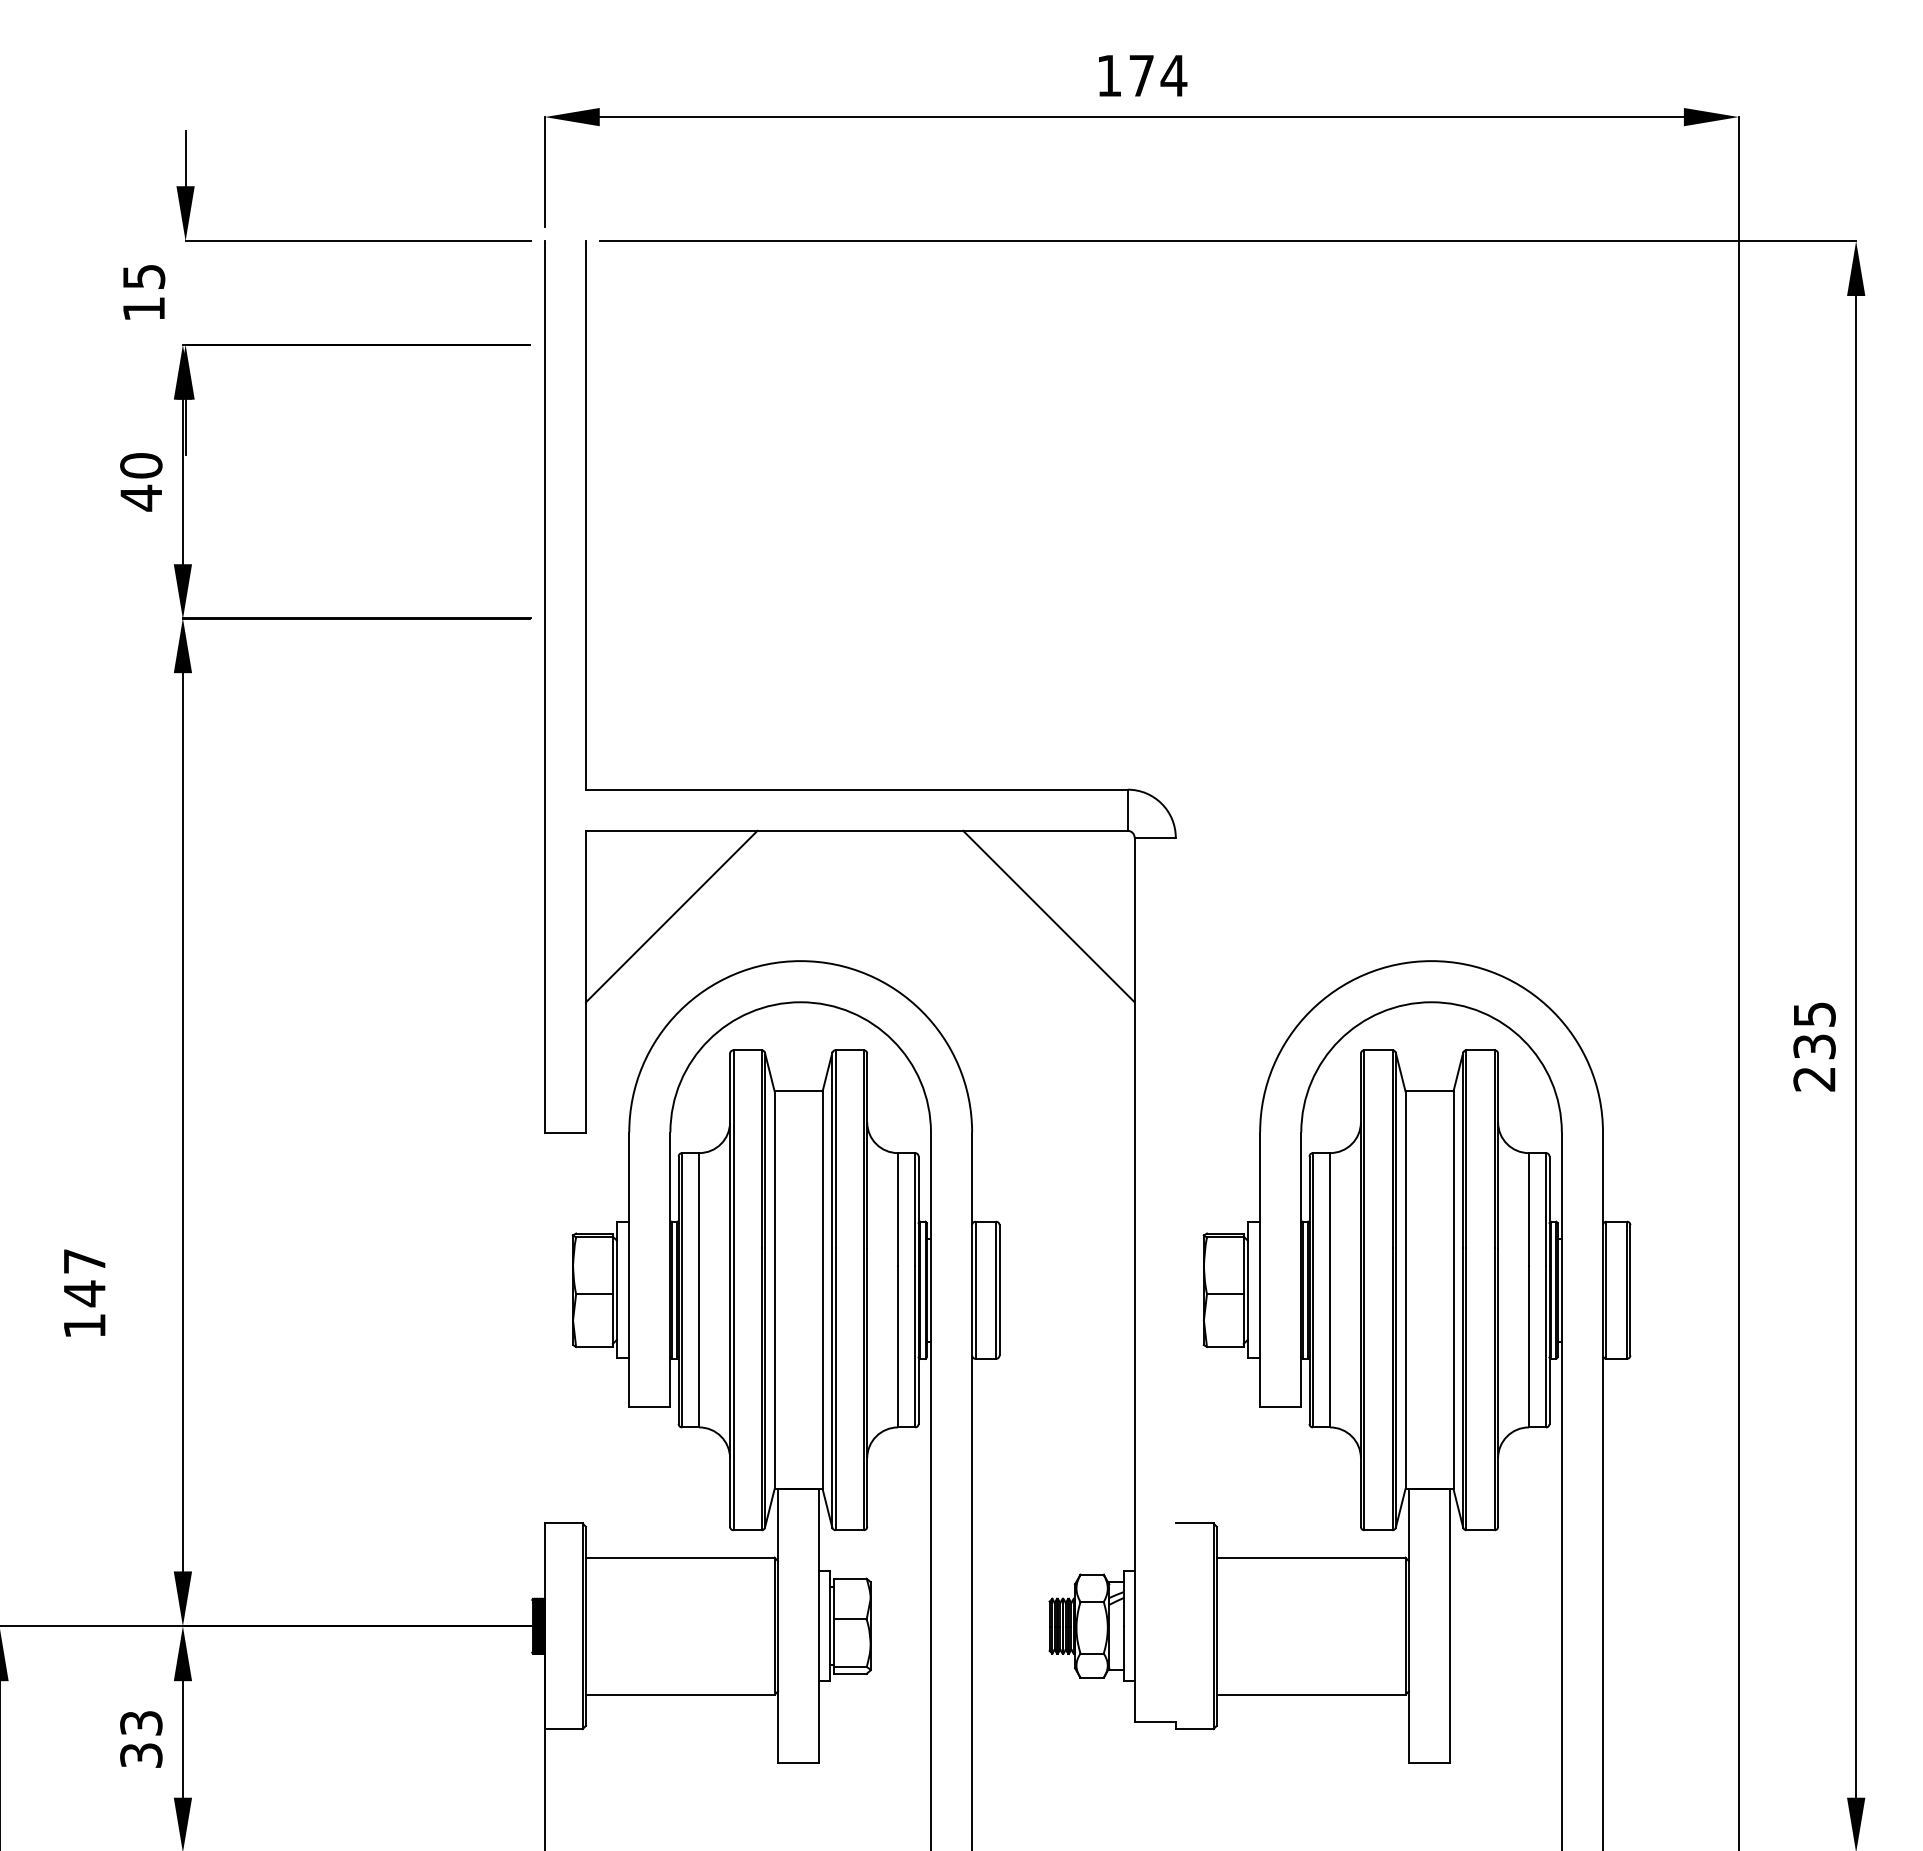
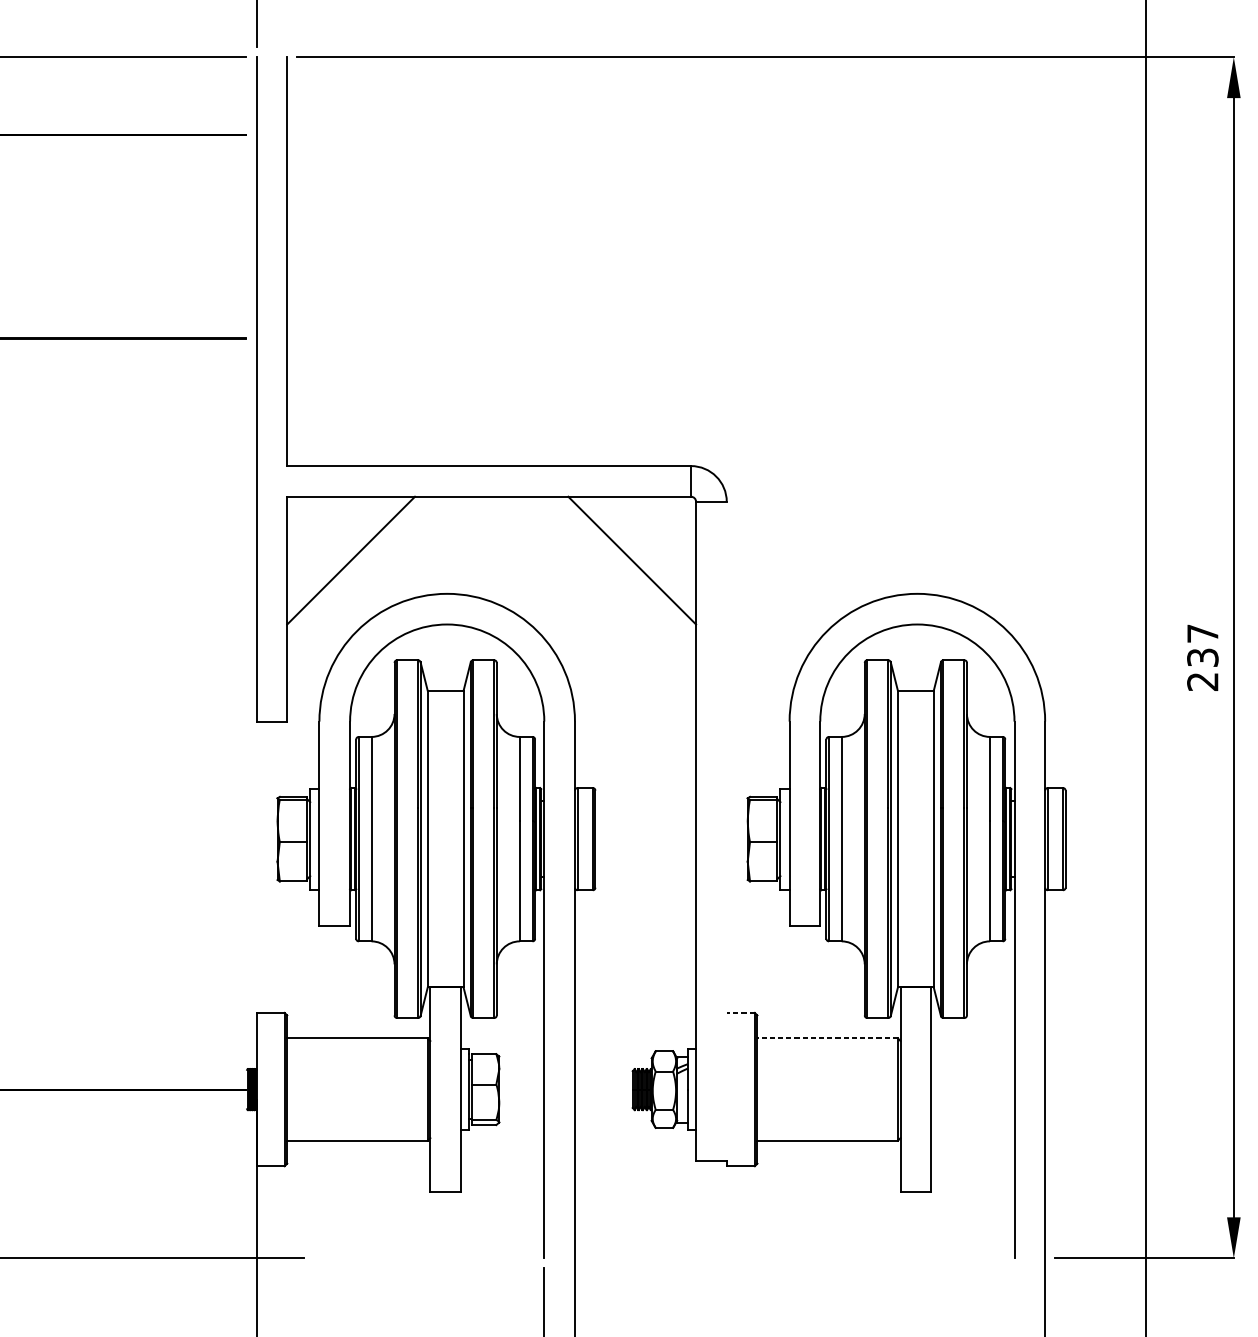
text: (1814, 1014) -> (1202, 633), 235 -> 237
line: (1194, 1523) -> (740, 1012), solid -> dashed
line: (1310, 1557) -> (827, 1038), solid -> dashed

